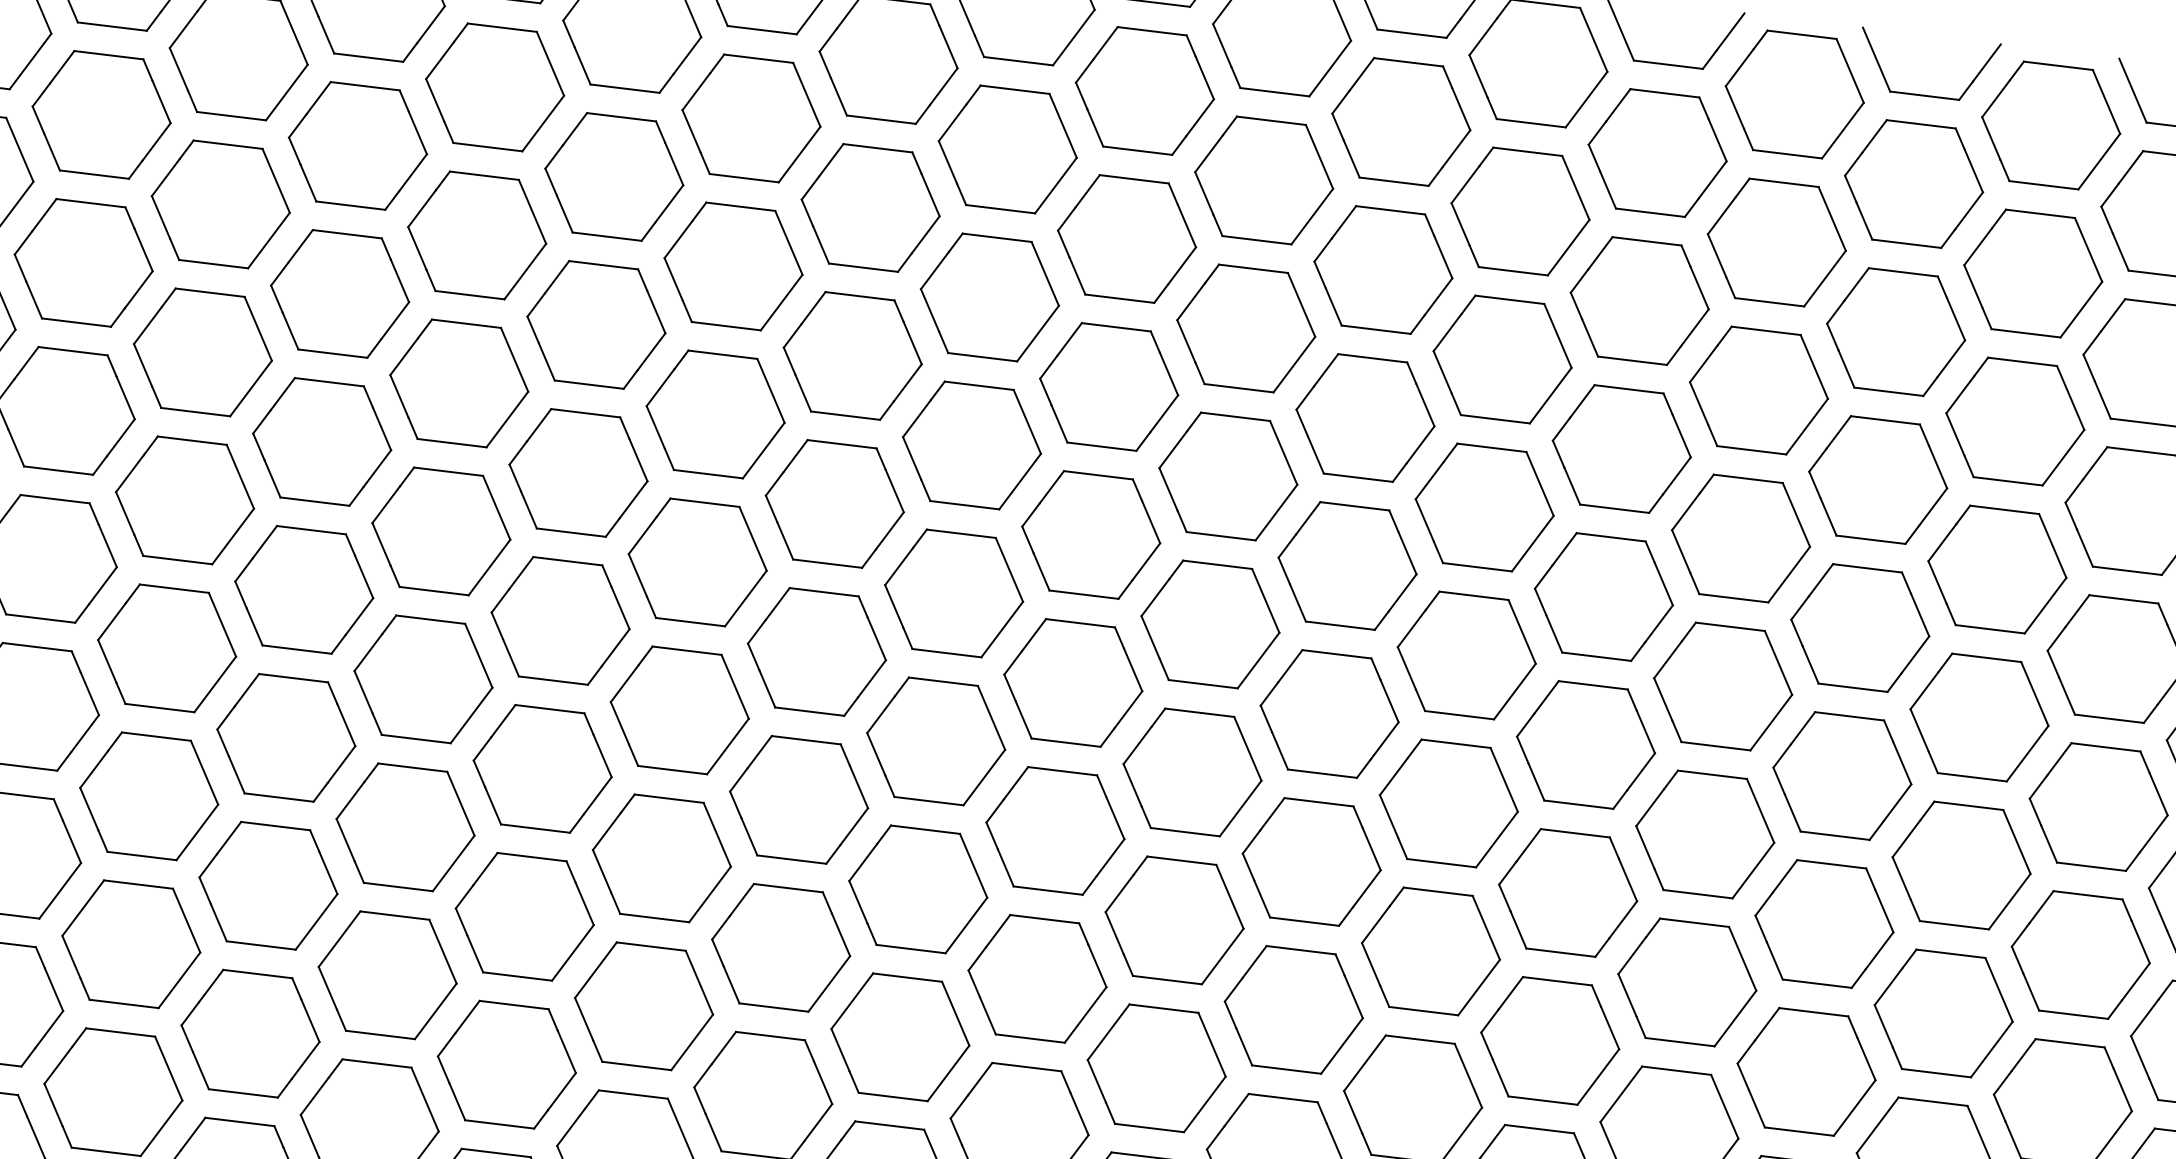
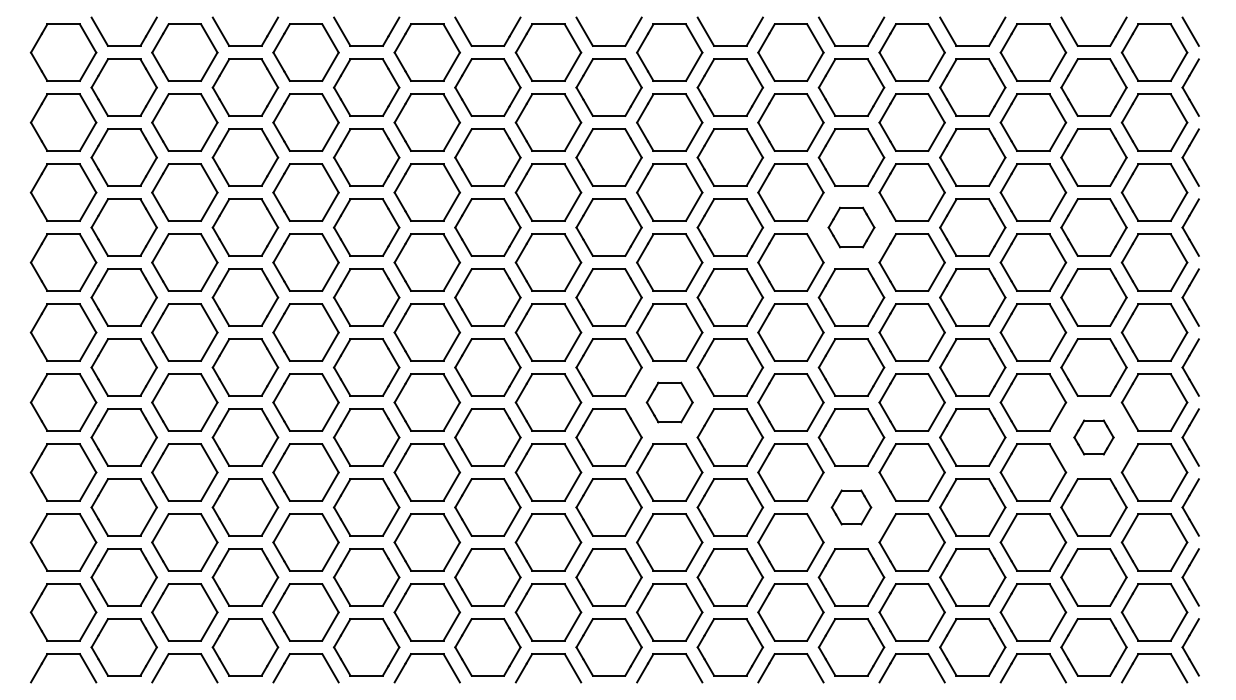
part: (1621, 448) -> (851, 227), size x0.7
part: (1192, 772) -> (669, 402), size x0.7
part: (2079, 954) -> (1093, 437), size x0.6
part: (1550, 1040) -> (851, 507), size x0.6

